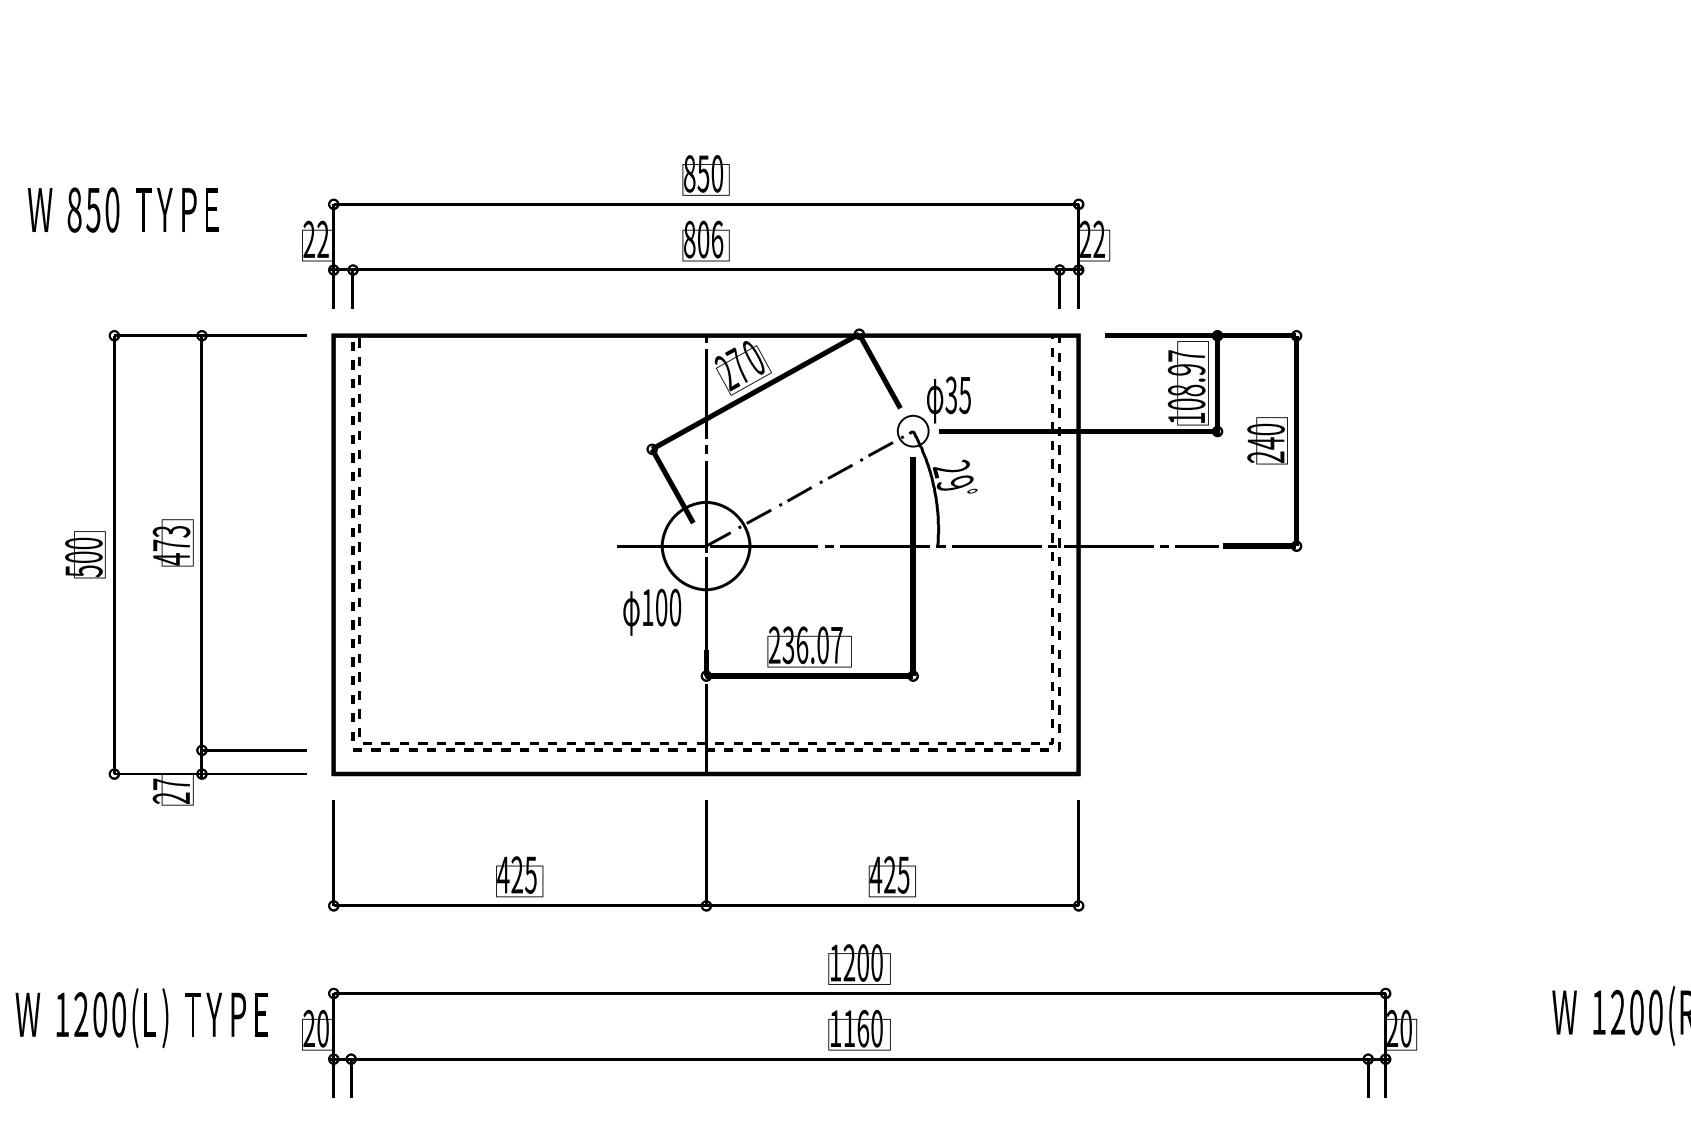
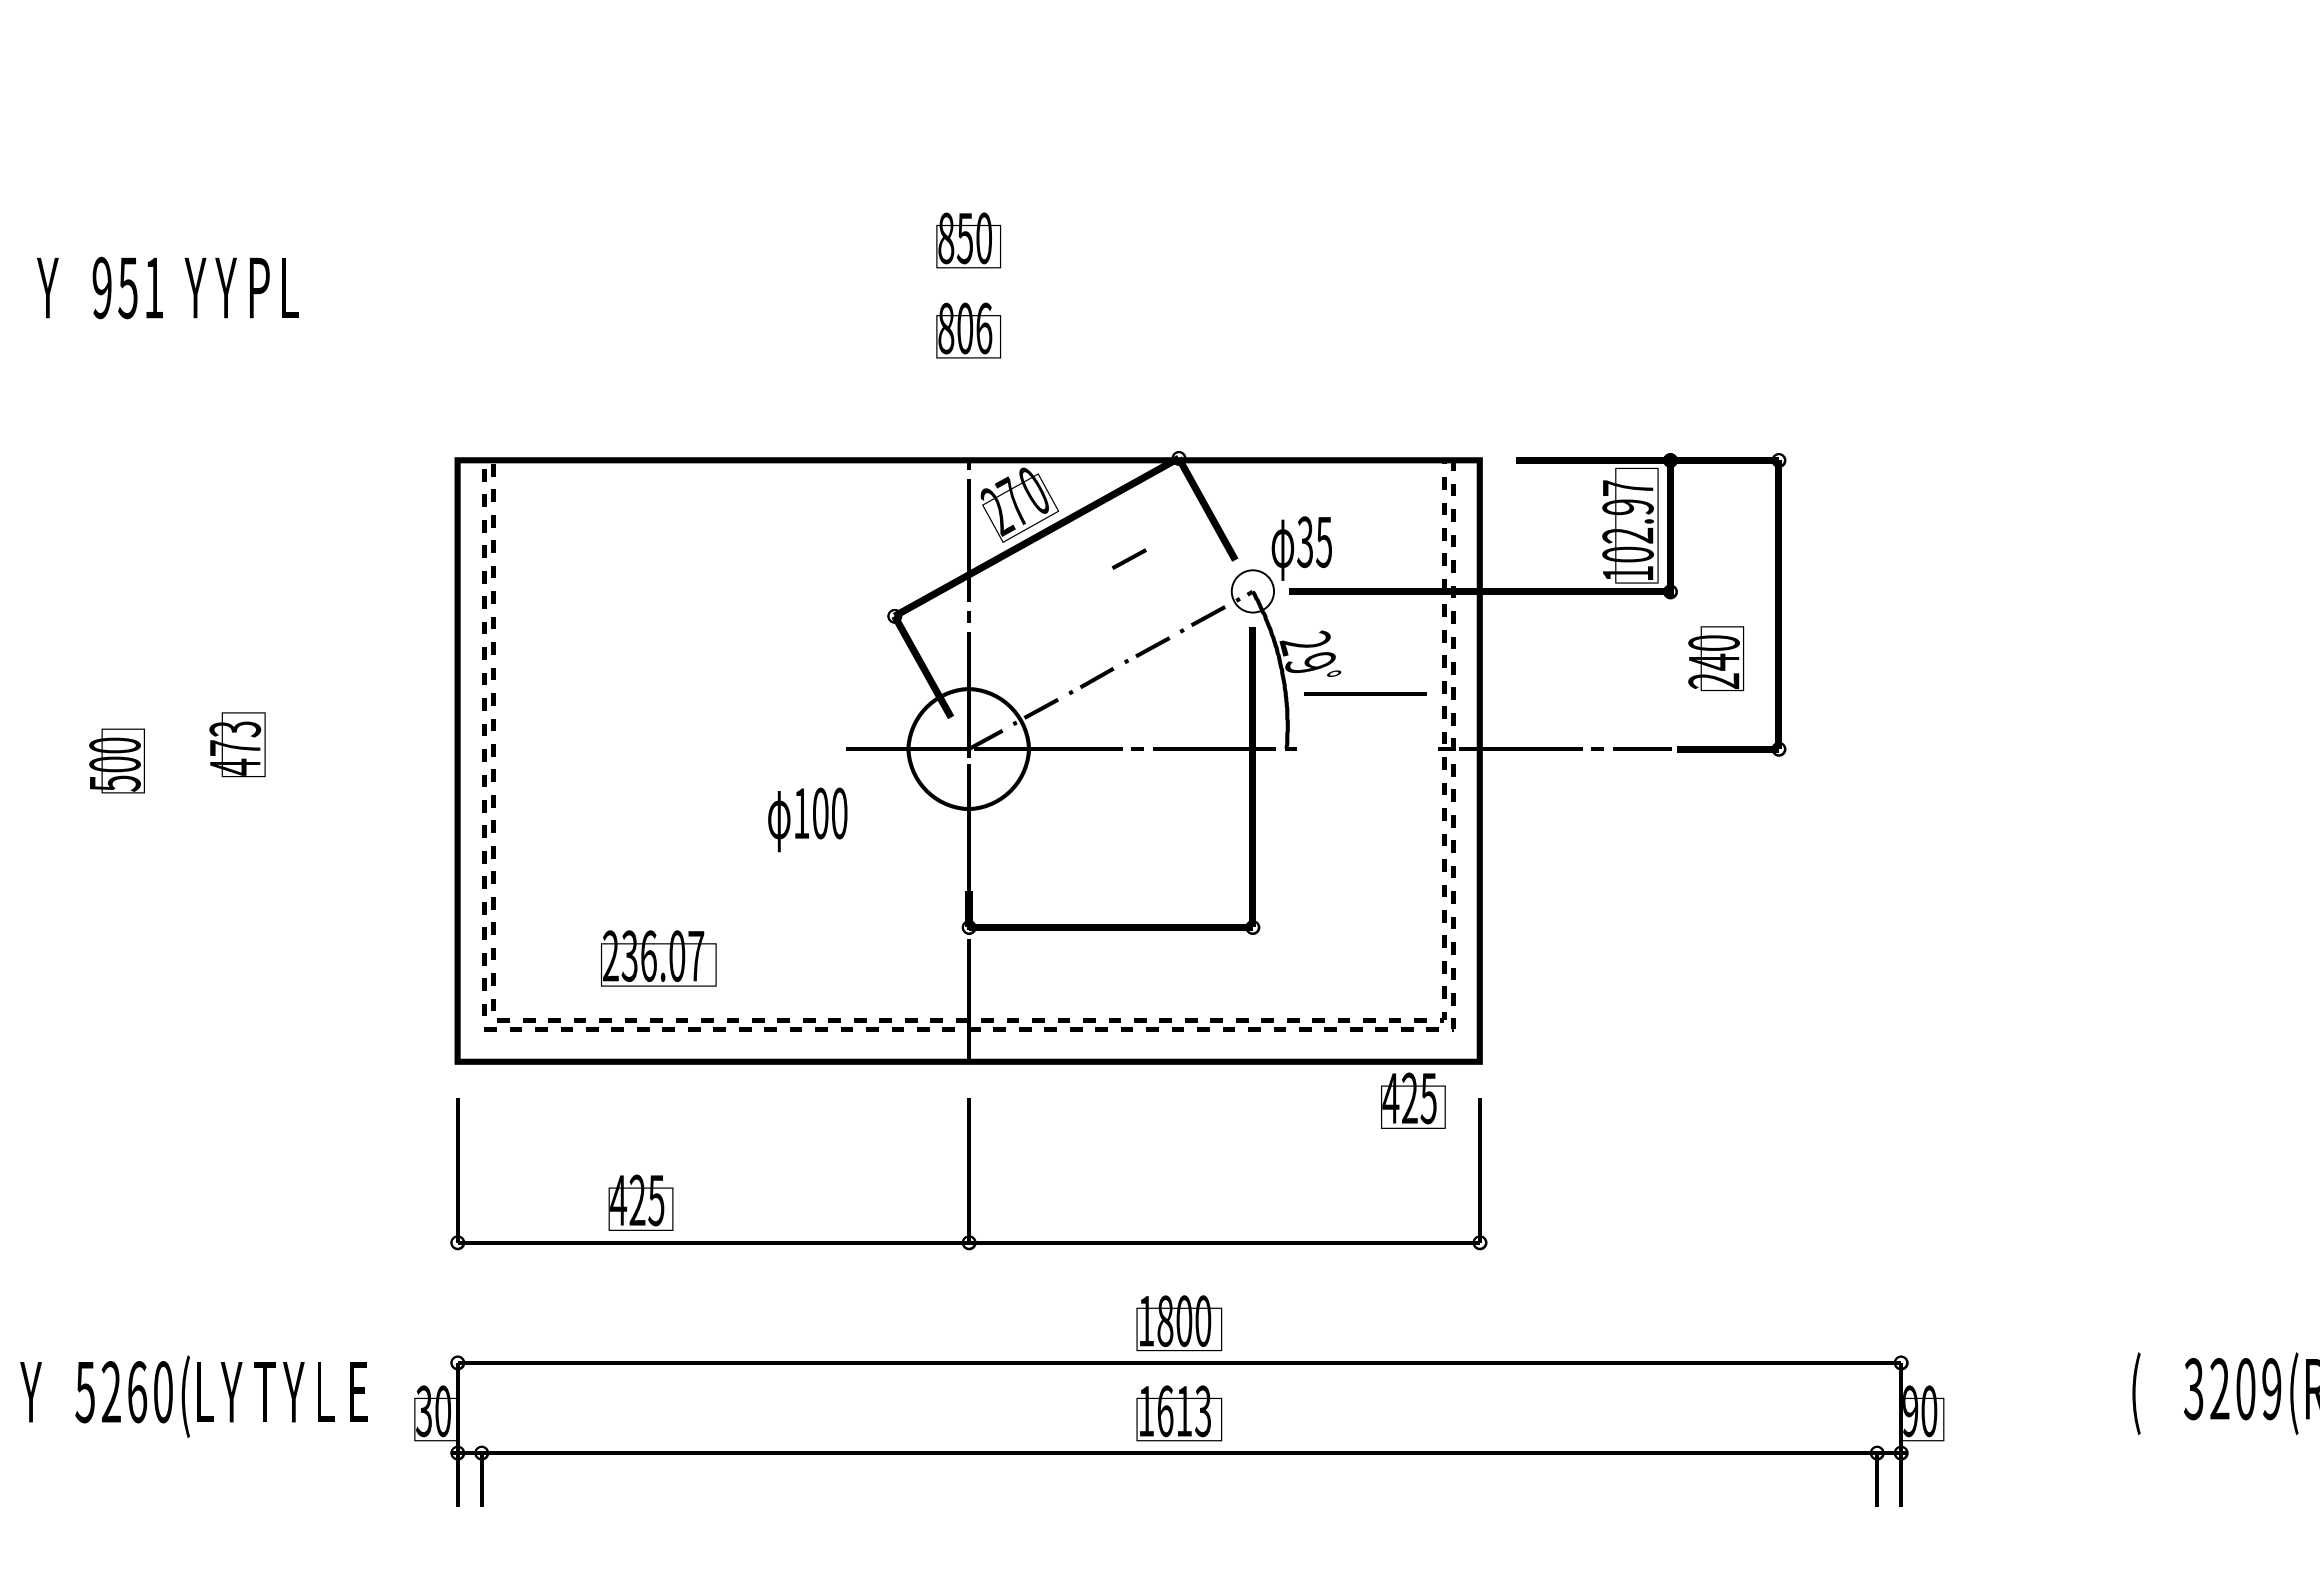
text: (39, 209) -> (54, 287), W -> Y
text: (74, 209) -> (101, 287), 8 -> 9
text: (112, 209) -> (154, 287), 0 -> 1
text: (142, 209) -> (195, 287), T -> Y
text: (213, 209) -> (292, 287), E -> L
part: (705, 253) -> (968, 347), removed
text: (1186, 390) -> (1627, 535), 108.97 -> 102.97
line: (822, 407) -> (1128, 558), added
text: (1267, 440) -> (1716, 658), moved
line: (996, 545) -> (1365, 693), moved
part: (207, 568) -> (284, 779), removed
text: (652, 611) -> (807, 819), moved
text: (809, 646) -> (658, 958), moved
text: (519, 876) -> (640, 1202), moved
text: (892, 876) -> (1413, 1100), moved
text: (849, 963) -> (1165, 1321), 1200 -> 1800
text: (1598, 1012) -> (2193, 1389), 1 -> 3
text: (1655, 1012) -> (2271, 1389), 0 -> 9
text: (27, 1015) -> (37, 1392), W -> Y
text: (61, 1015) -> (84, 1392), 1 -> 5
text: (100, 1015) -> (137, 1392), 0 -> 6
text: (238, 1015) -> (327, 1392), P -> L
text: (1564, 1015) -> (2146, 1393), W -> (
text: (168, 1017) -> (231, 1396), ) -> Y
text: (309, 1028) -> (424, 1411), 20 -> 30
text: (863, 1028) -> (1184, 1411), 1160 -> 1613
text: (1392, 1028) -> (1910, 1411), 20 -> 90

